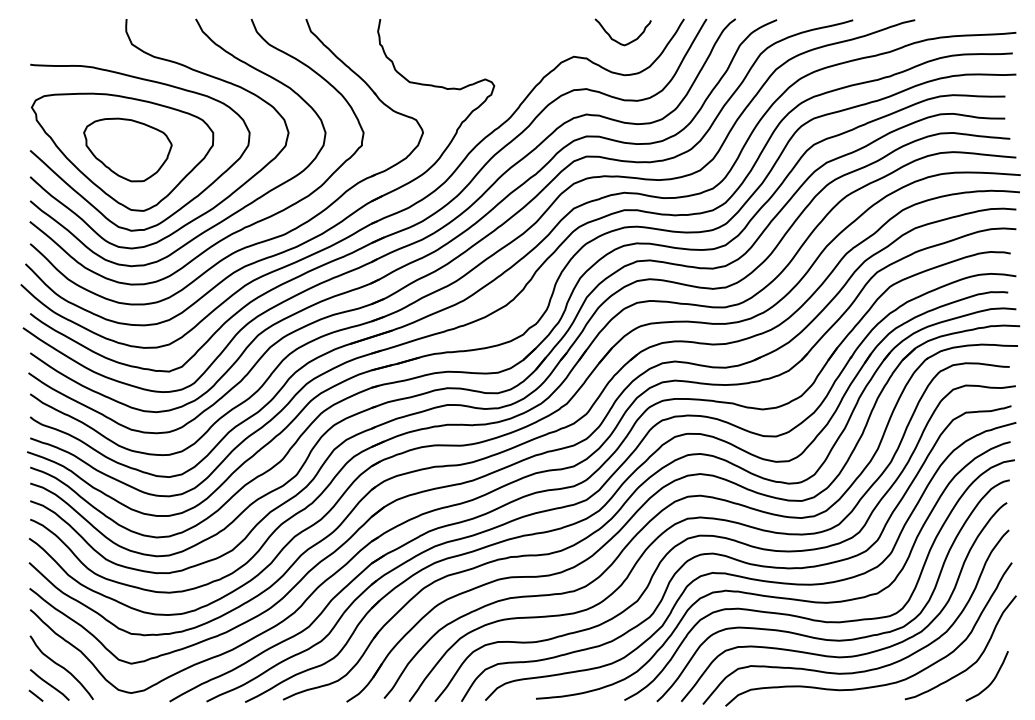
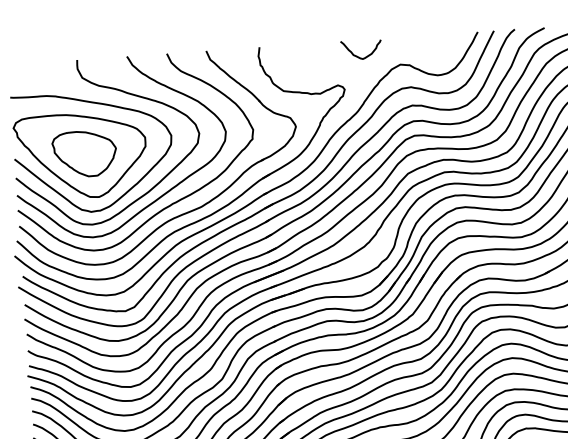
curve: (618, 41) -> (358, 56), moved

